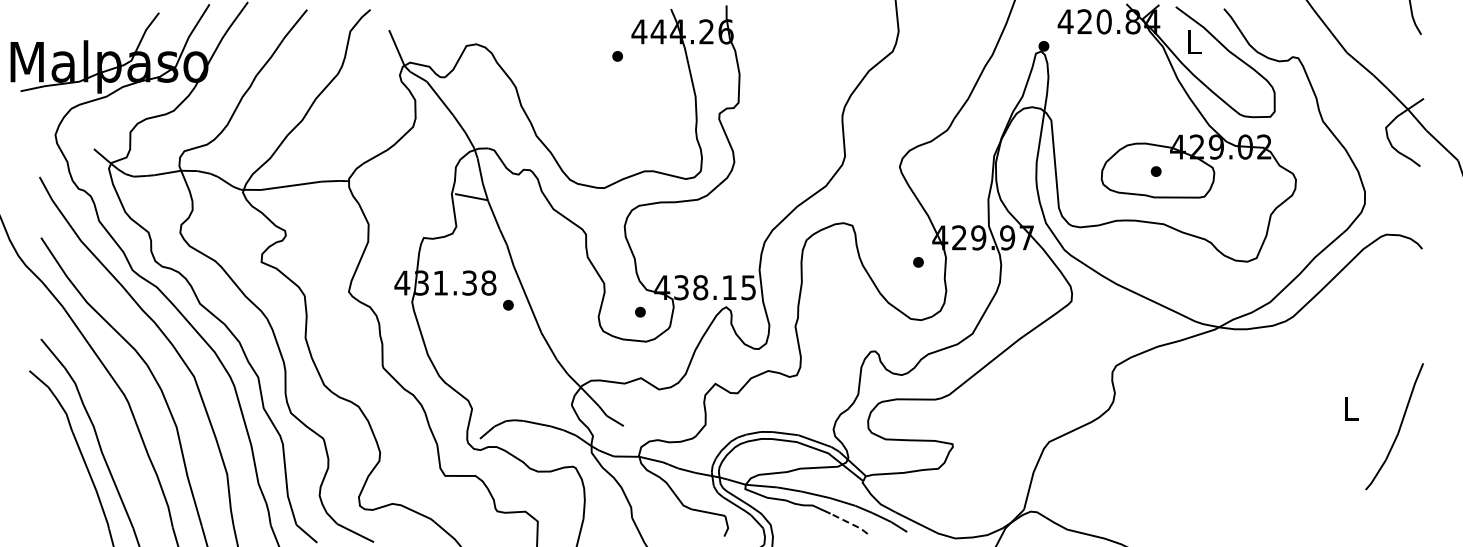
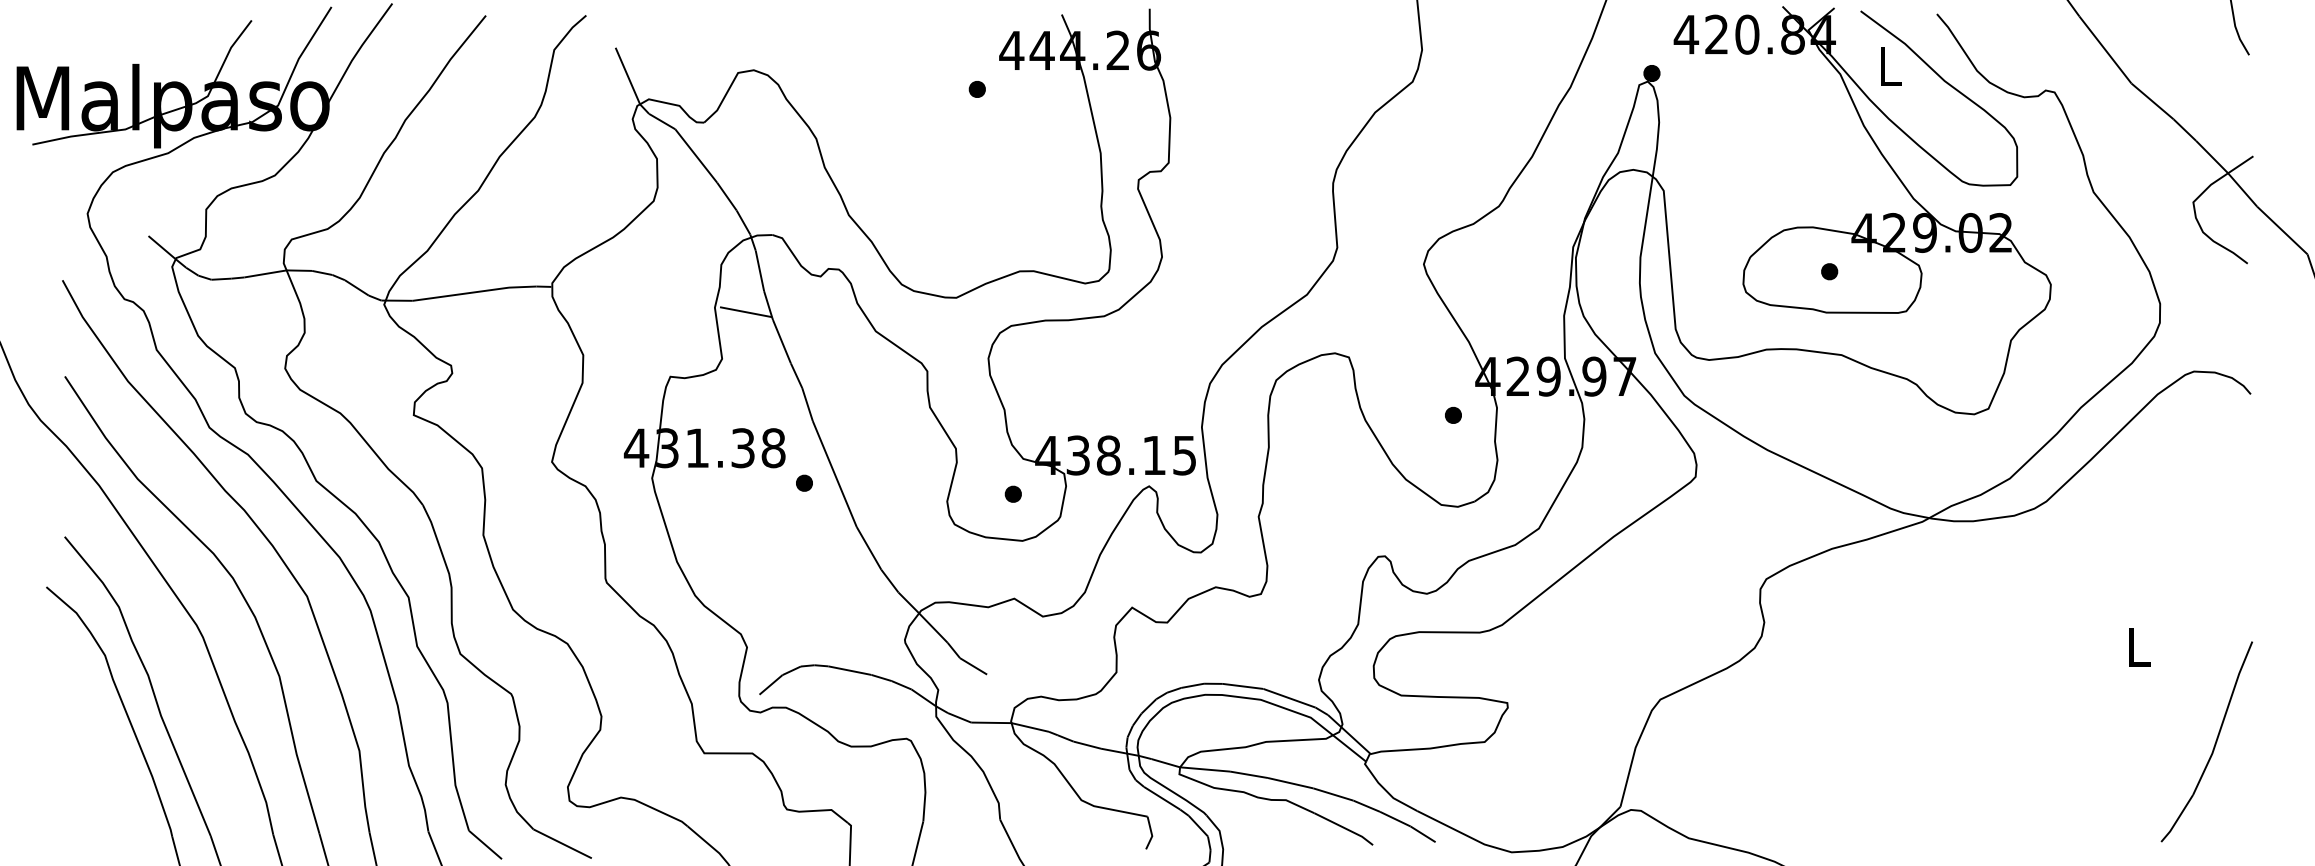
part: (1394, 426) -> (2206, 741), moved
line: (850, 523) -> (1345, 828), dashed -> solid

